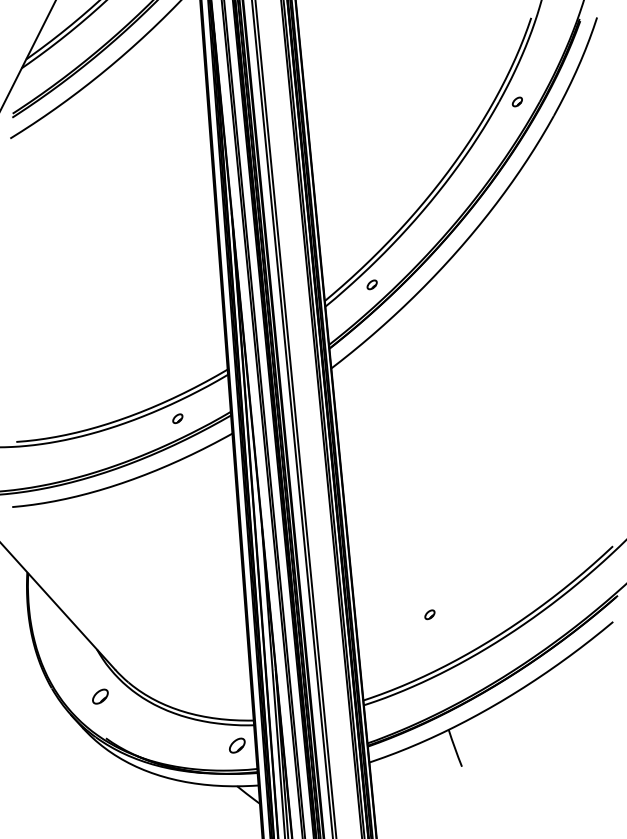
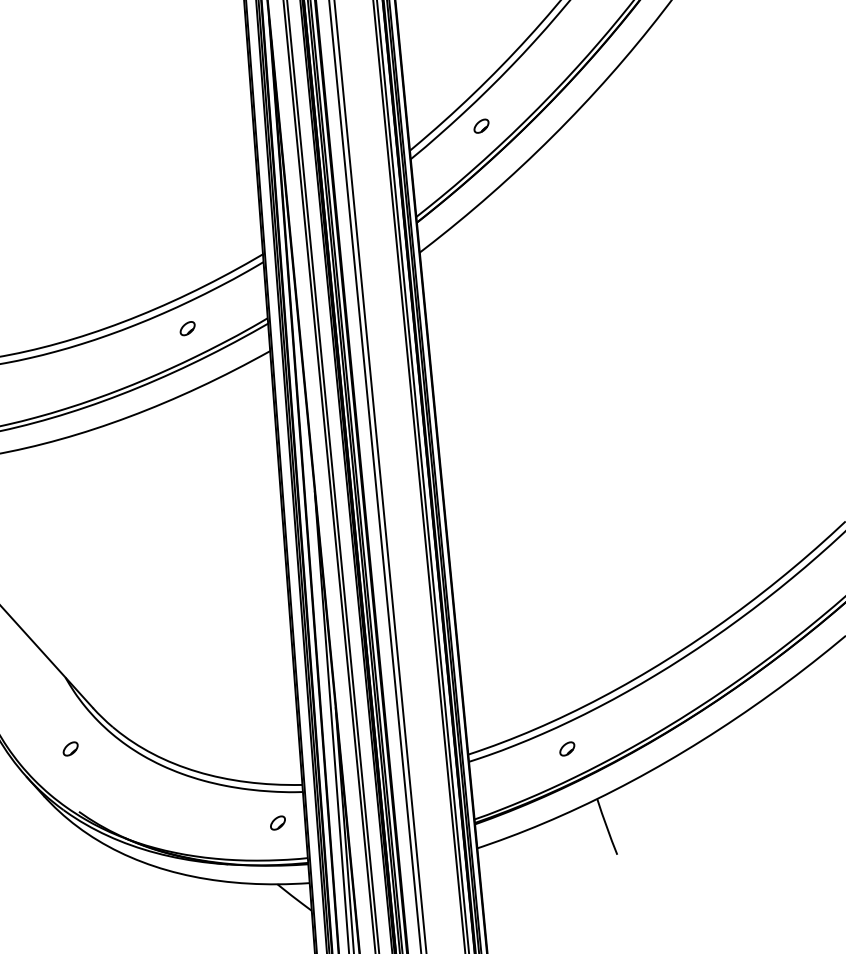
part: (429, 614) -> (566, 748), moved
part: (100, 696) -> (70, 748), size x0.62
part: (237, 745) -> (277, 822), size x0.62

